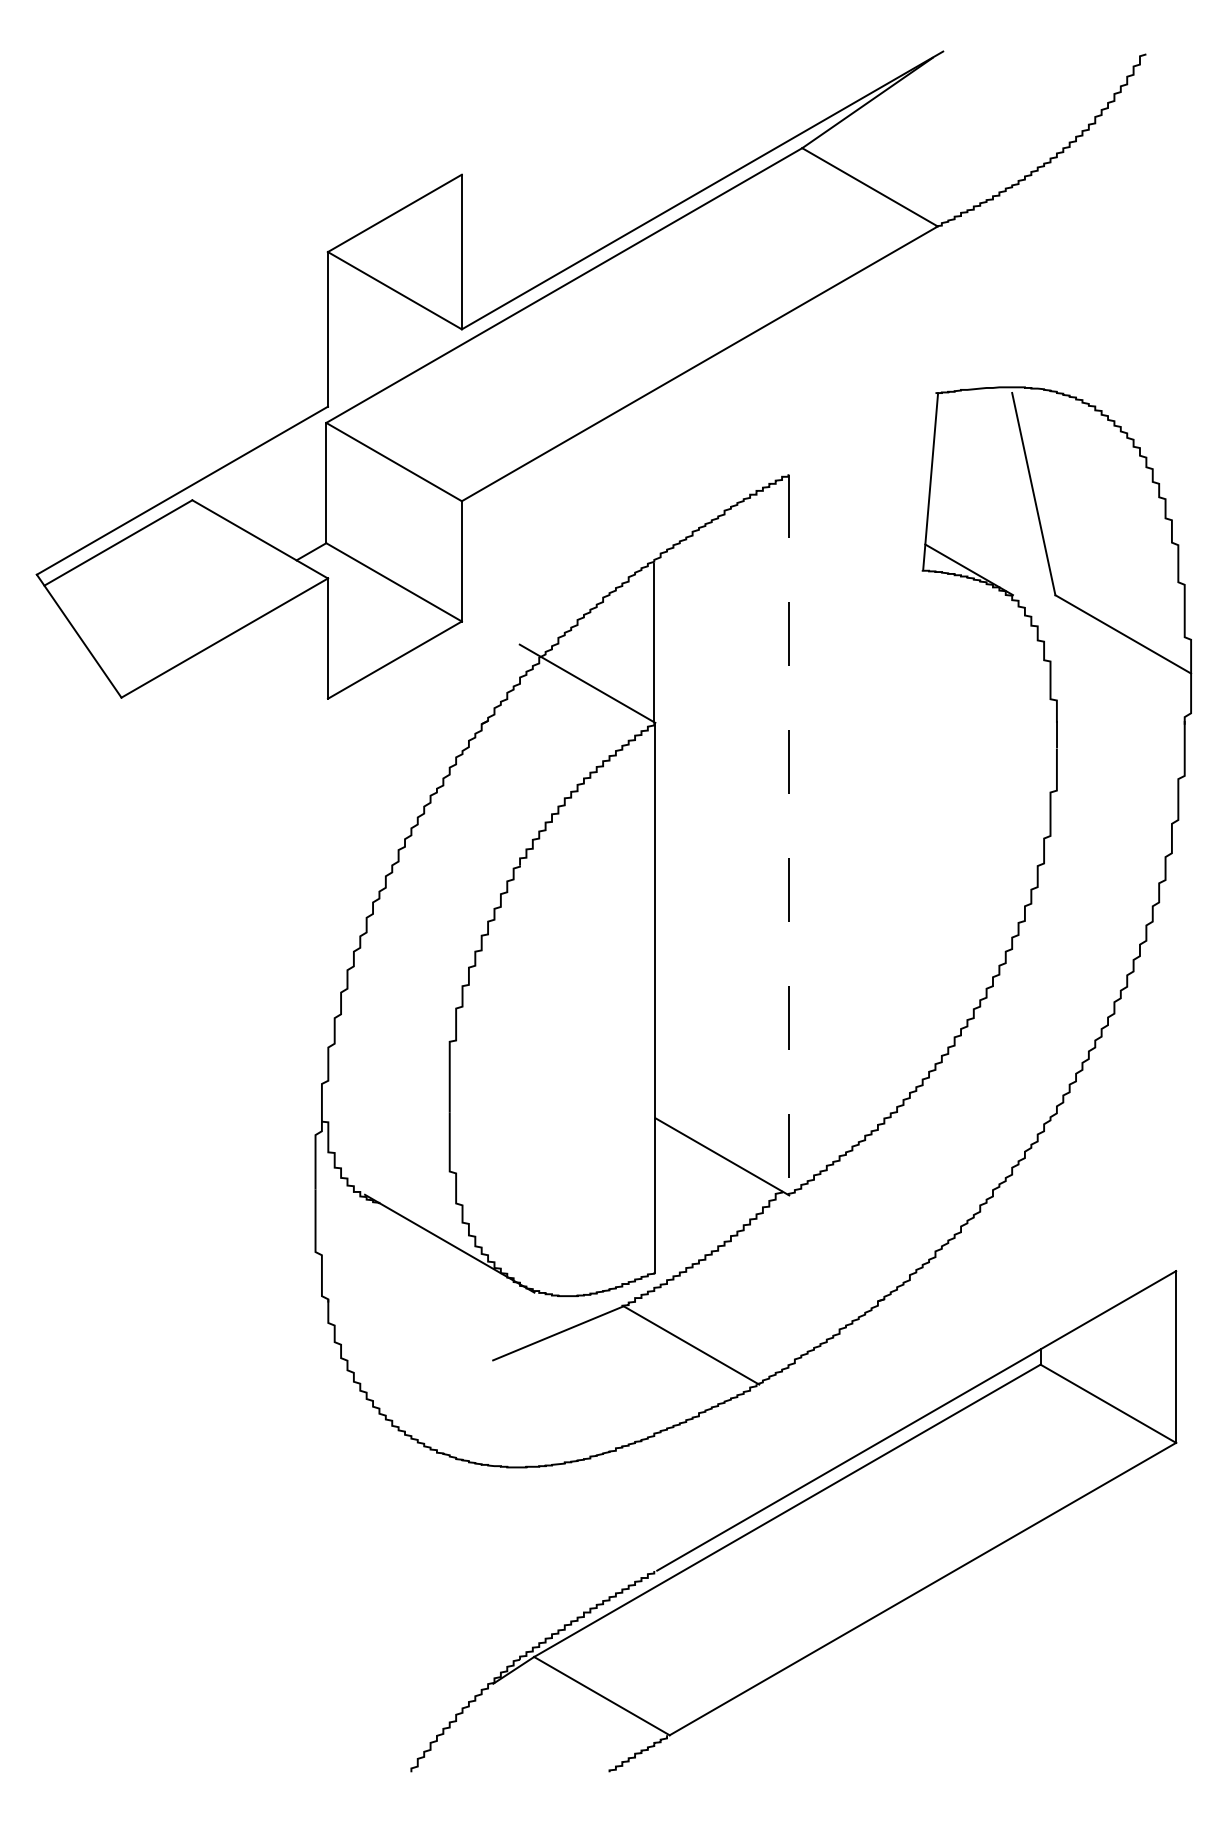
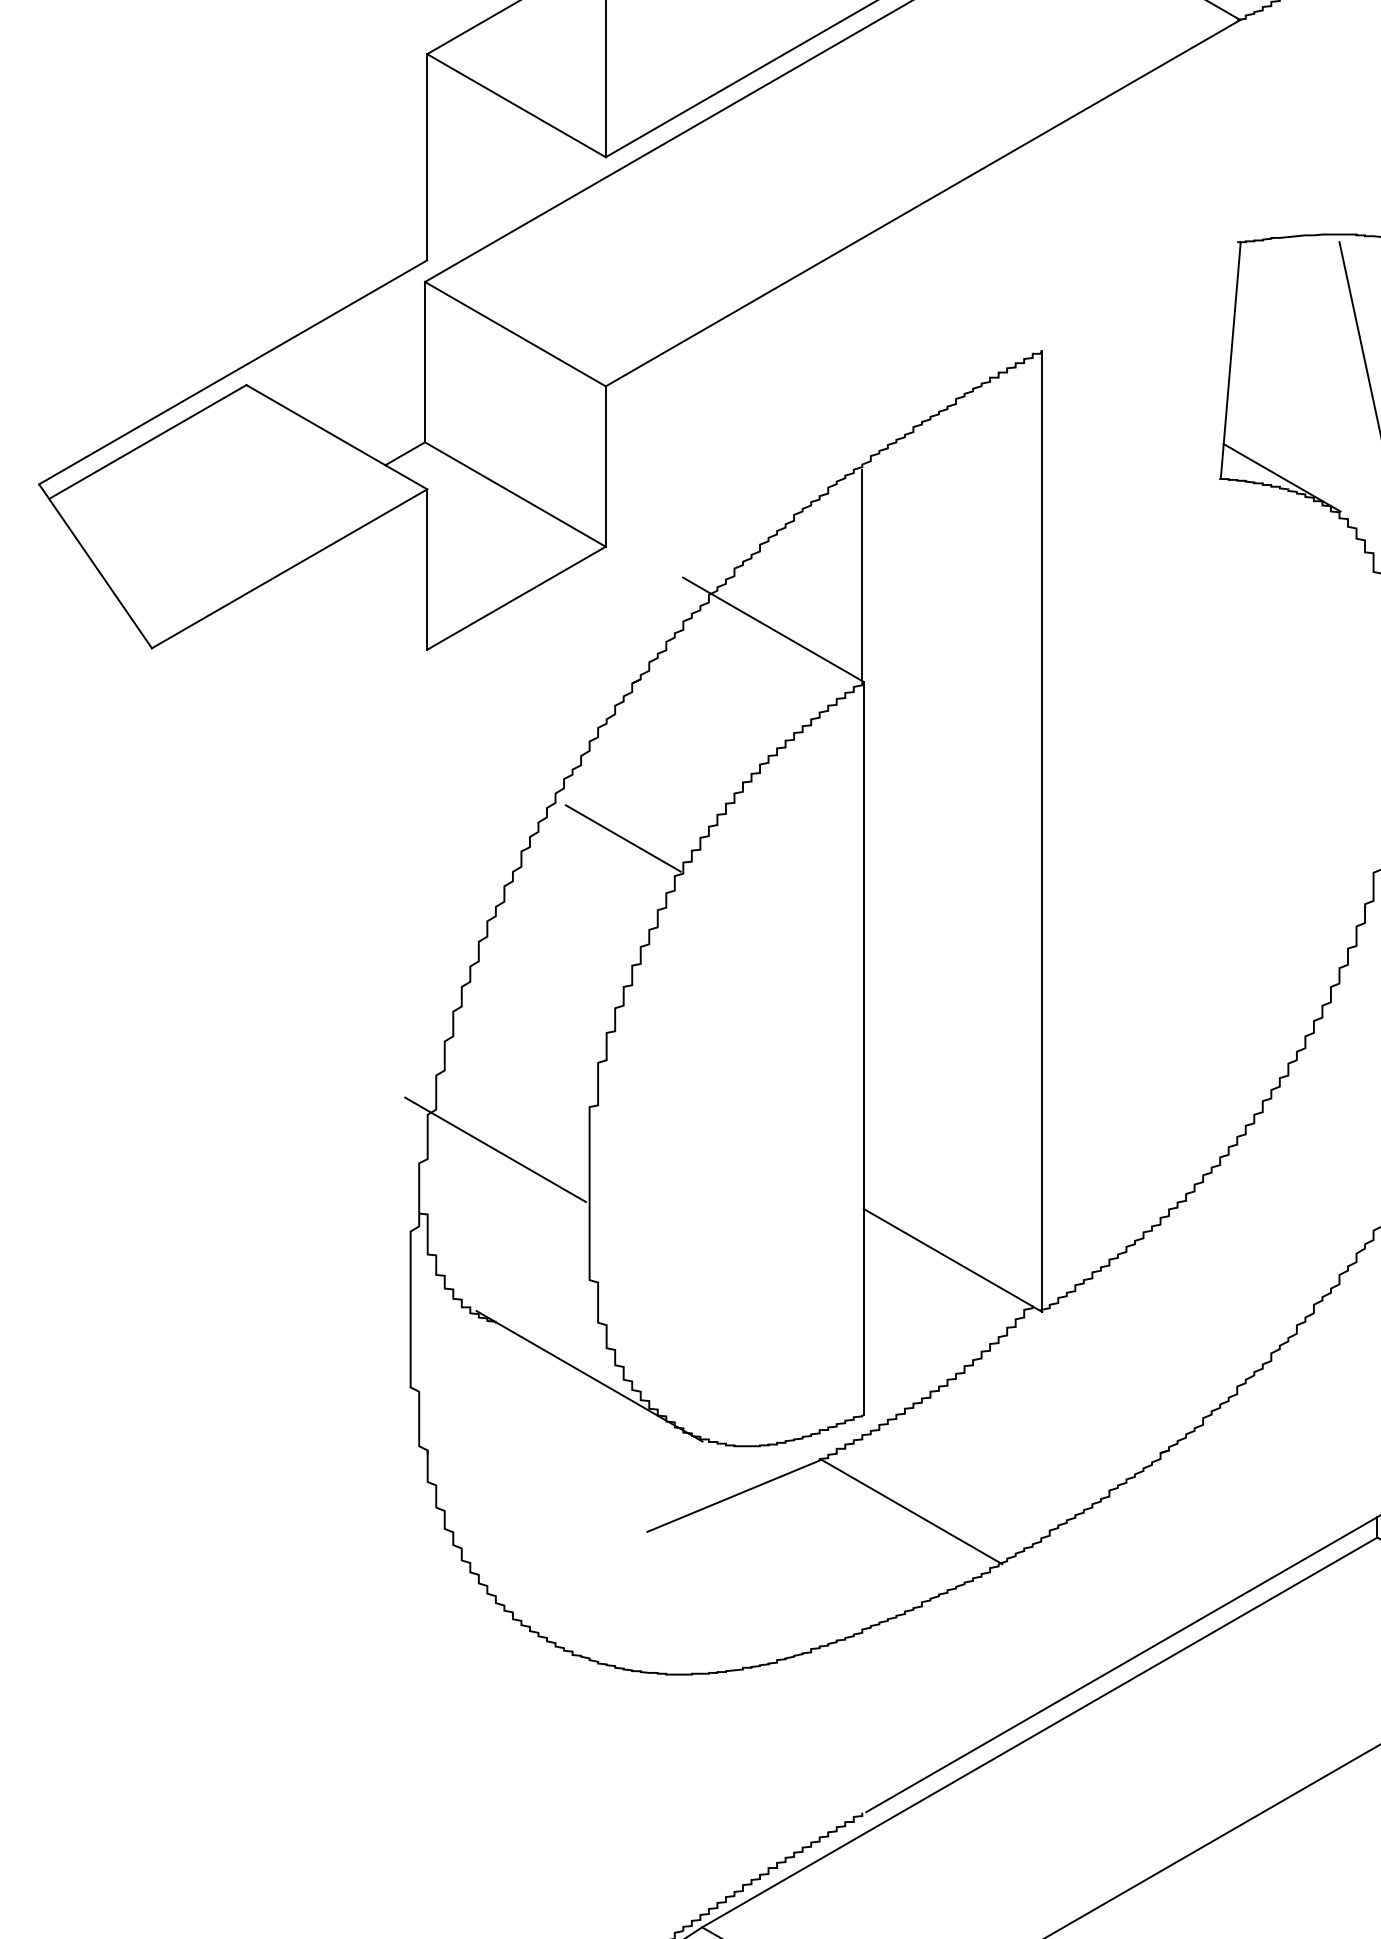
line: (789, 835) -> (1042, 832), dashed -> solid
line: (475, 840) -> (623, 838), added
line: (379, 1073) -> (495, 1149), added

